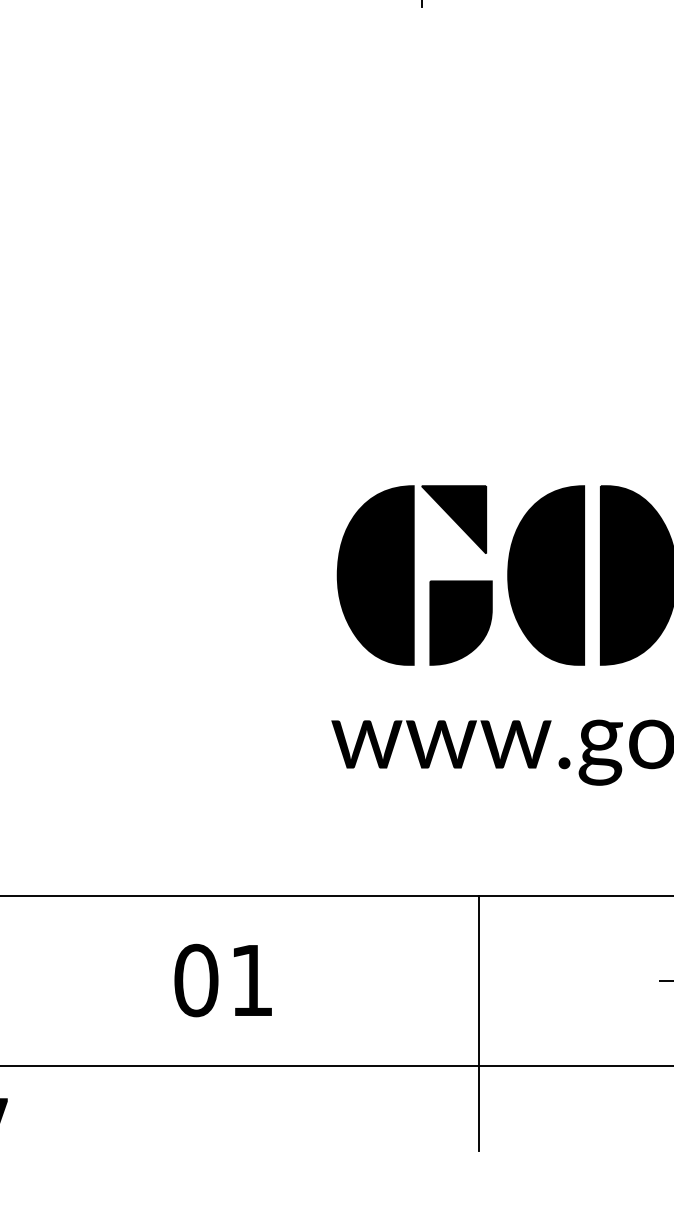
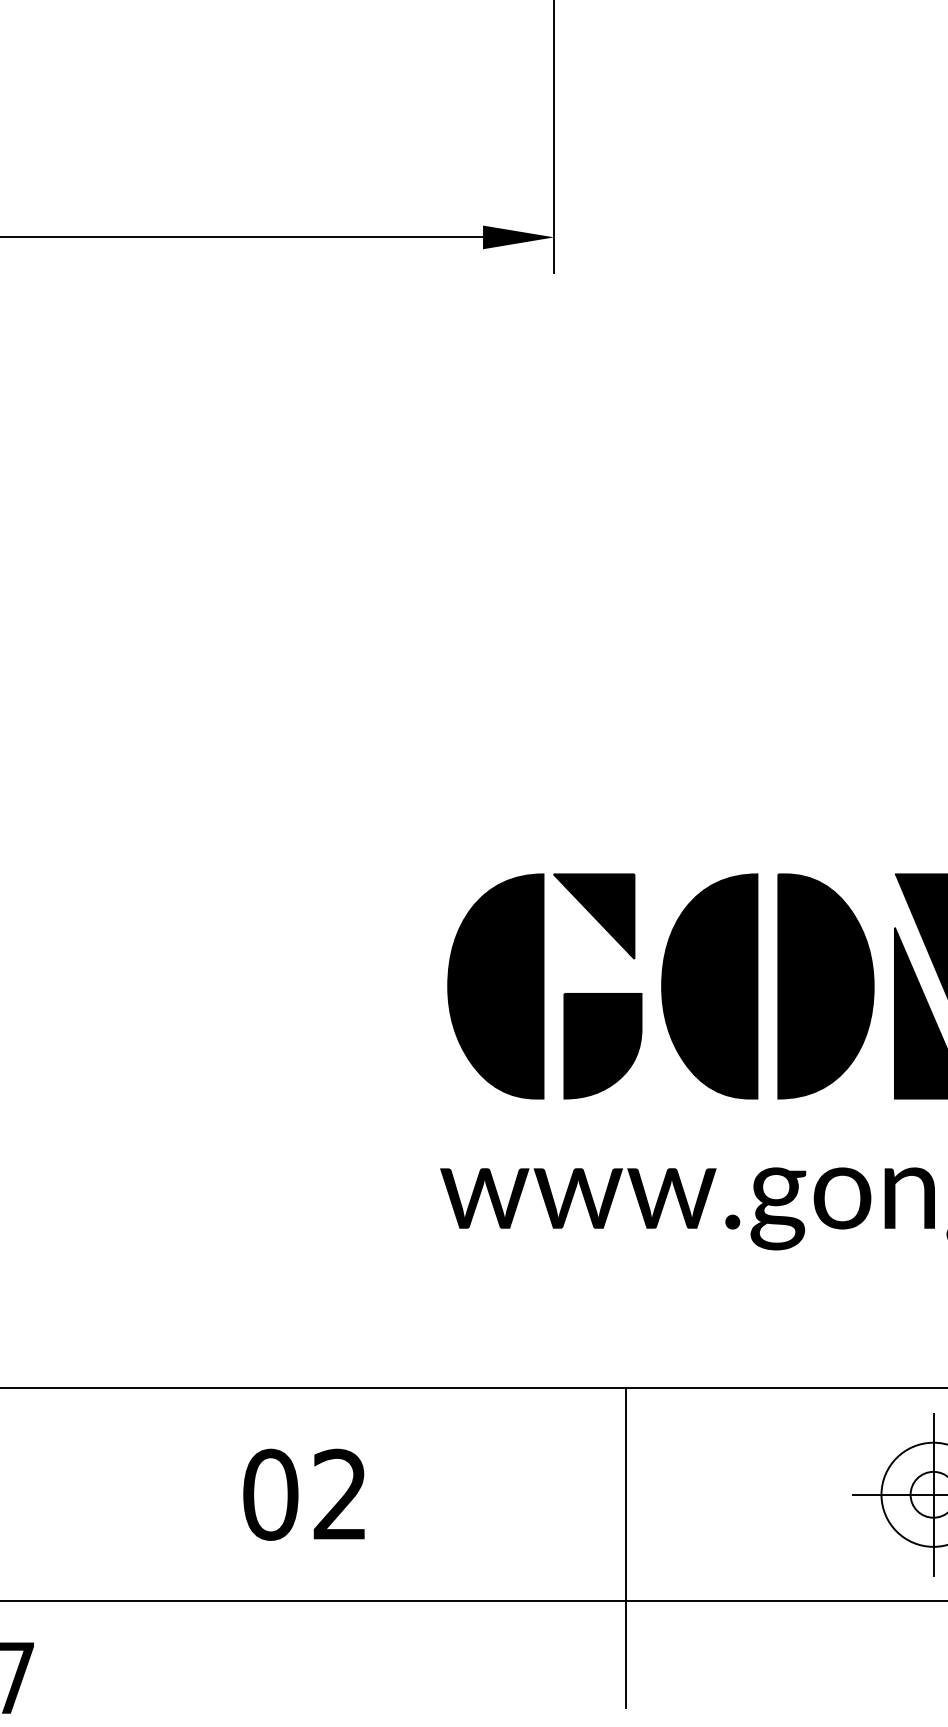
text: (251, 979) -> (339, 1493), 01 -> 02

